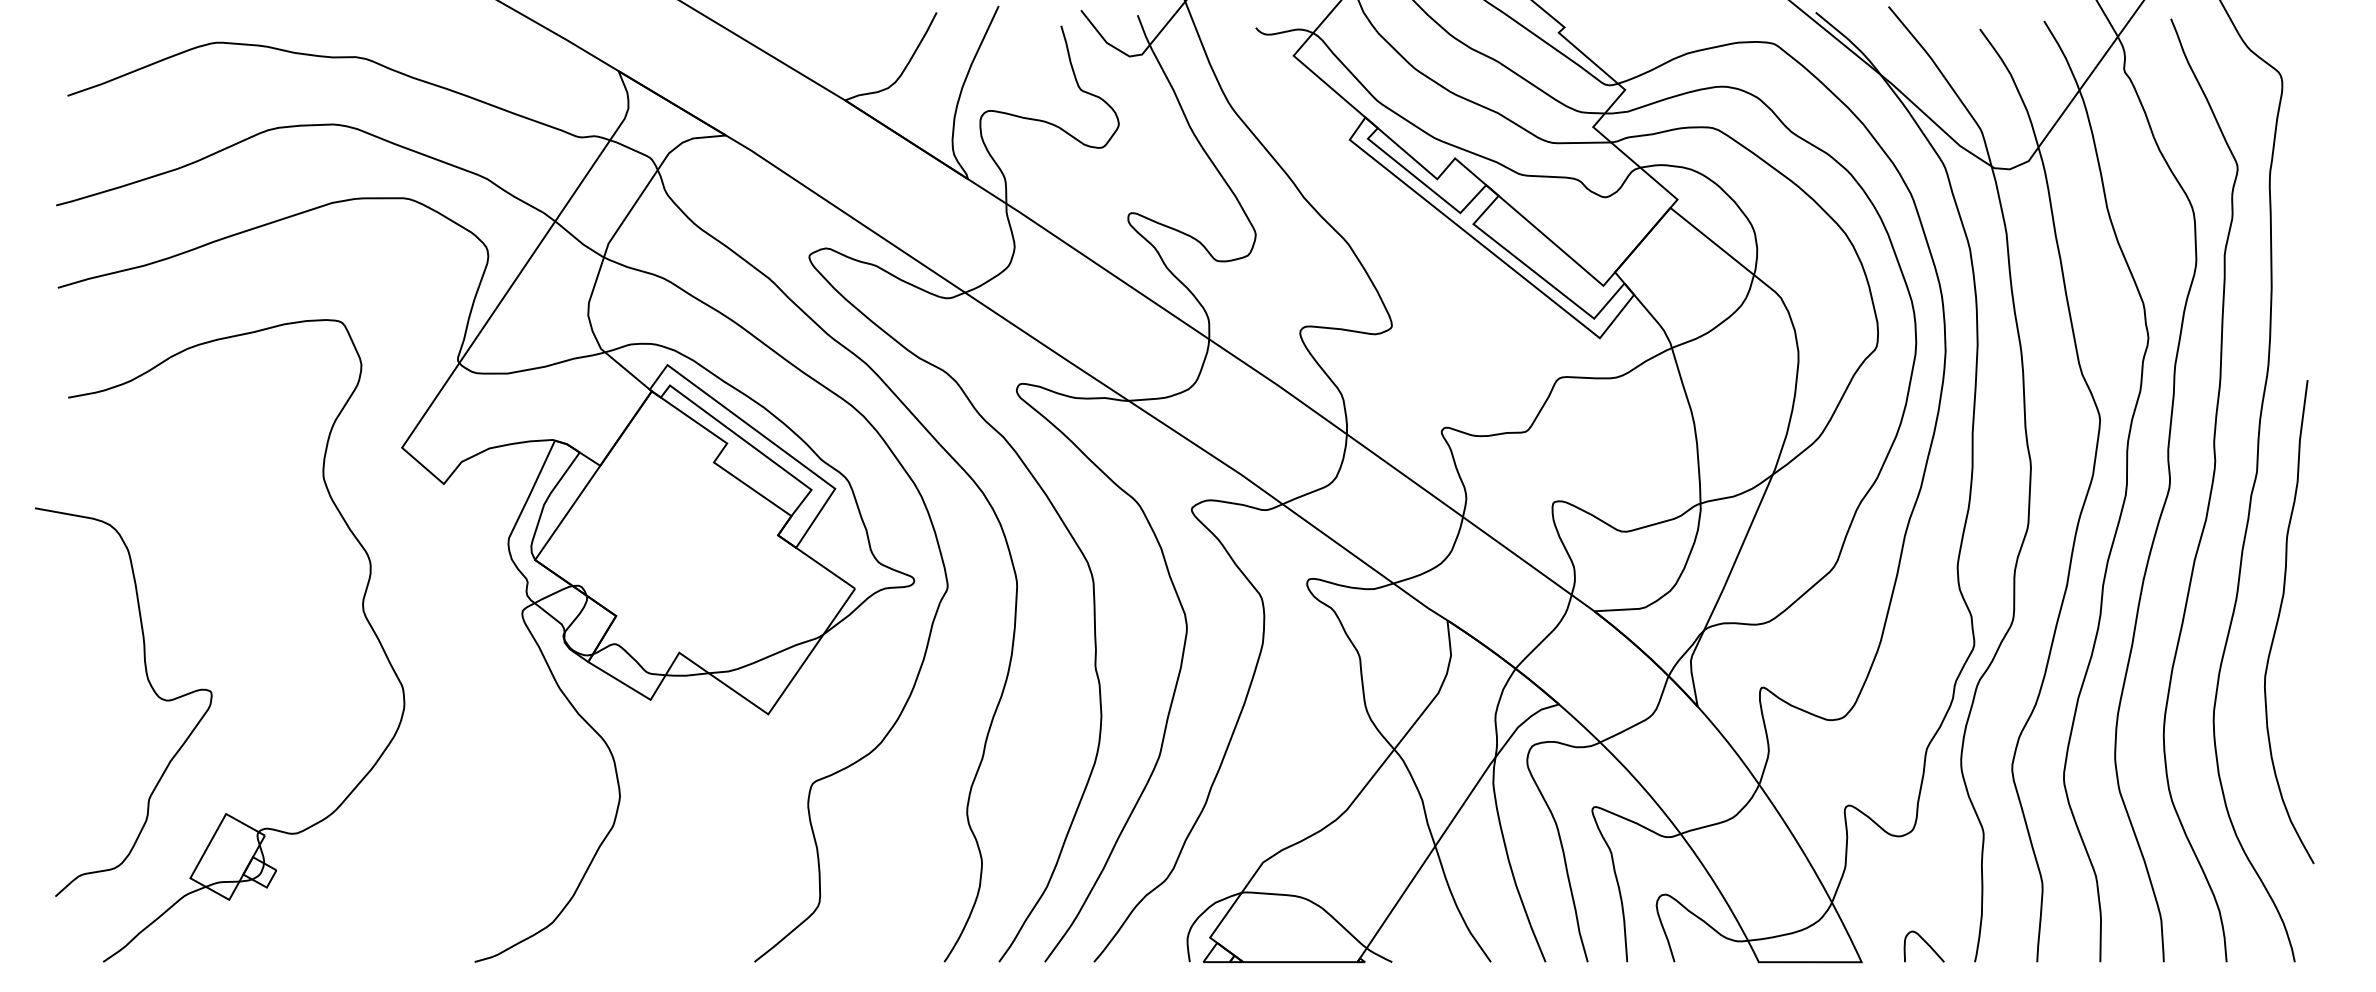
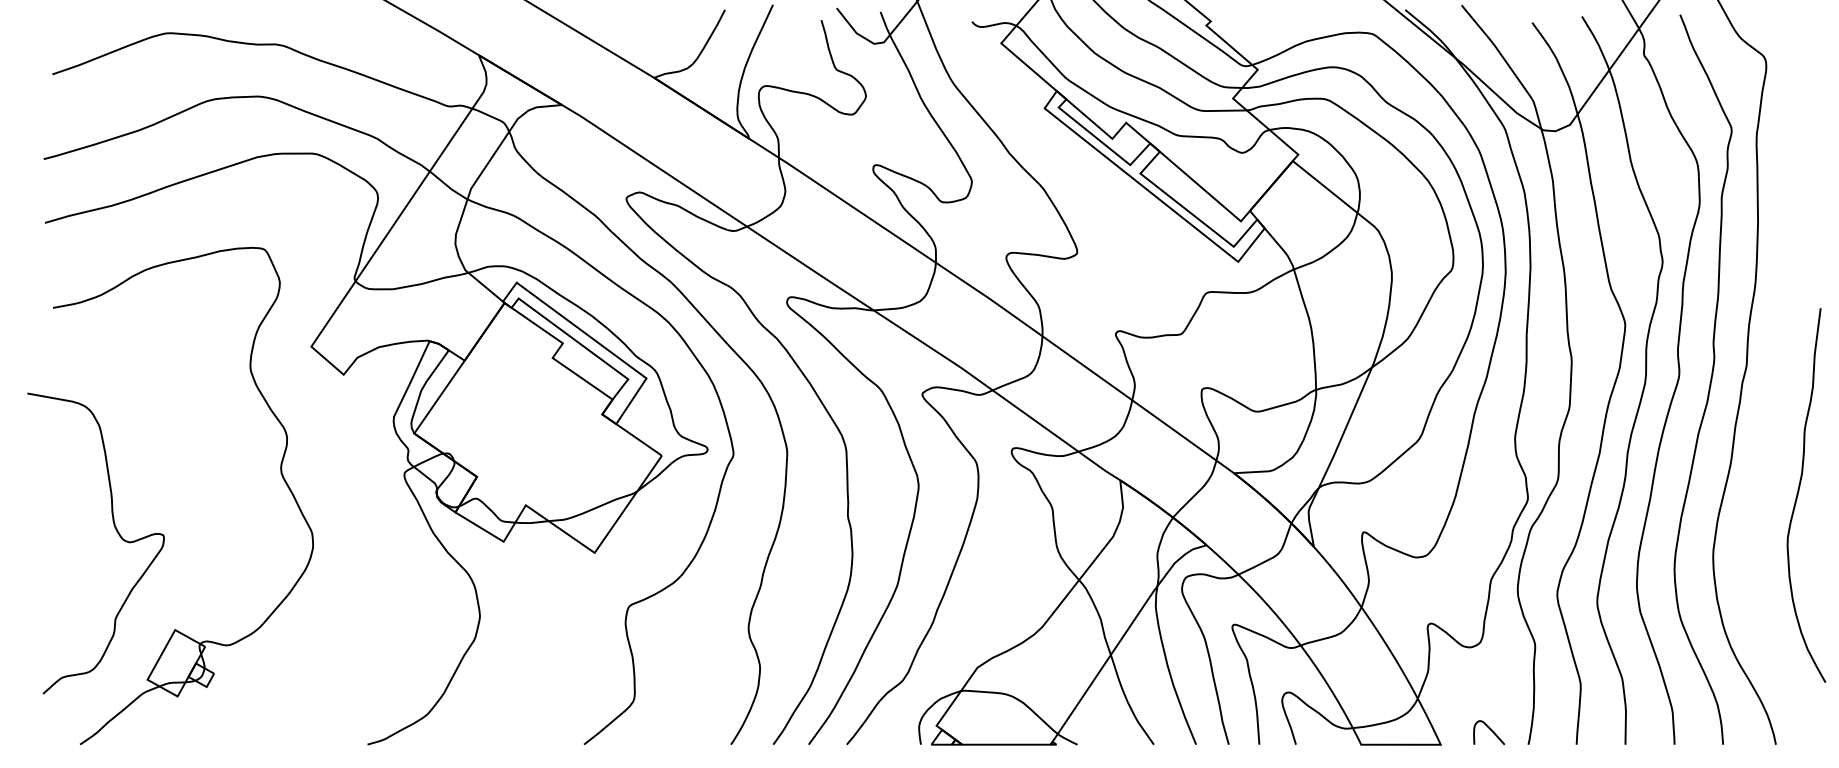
curve: (2279, 618) -> (1798, 492), moved

